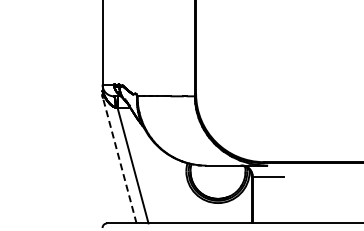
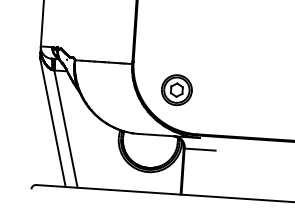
part: (241, 119) -> (177, 90), added
line: (119, 160) -> (52, 123), dashed -> solid

